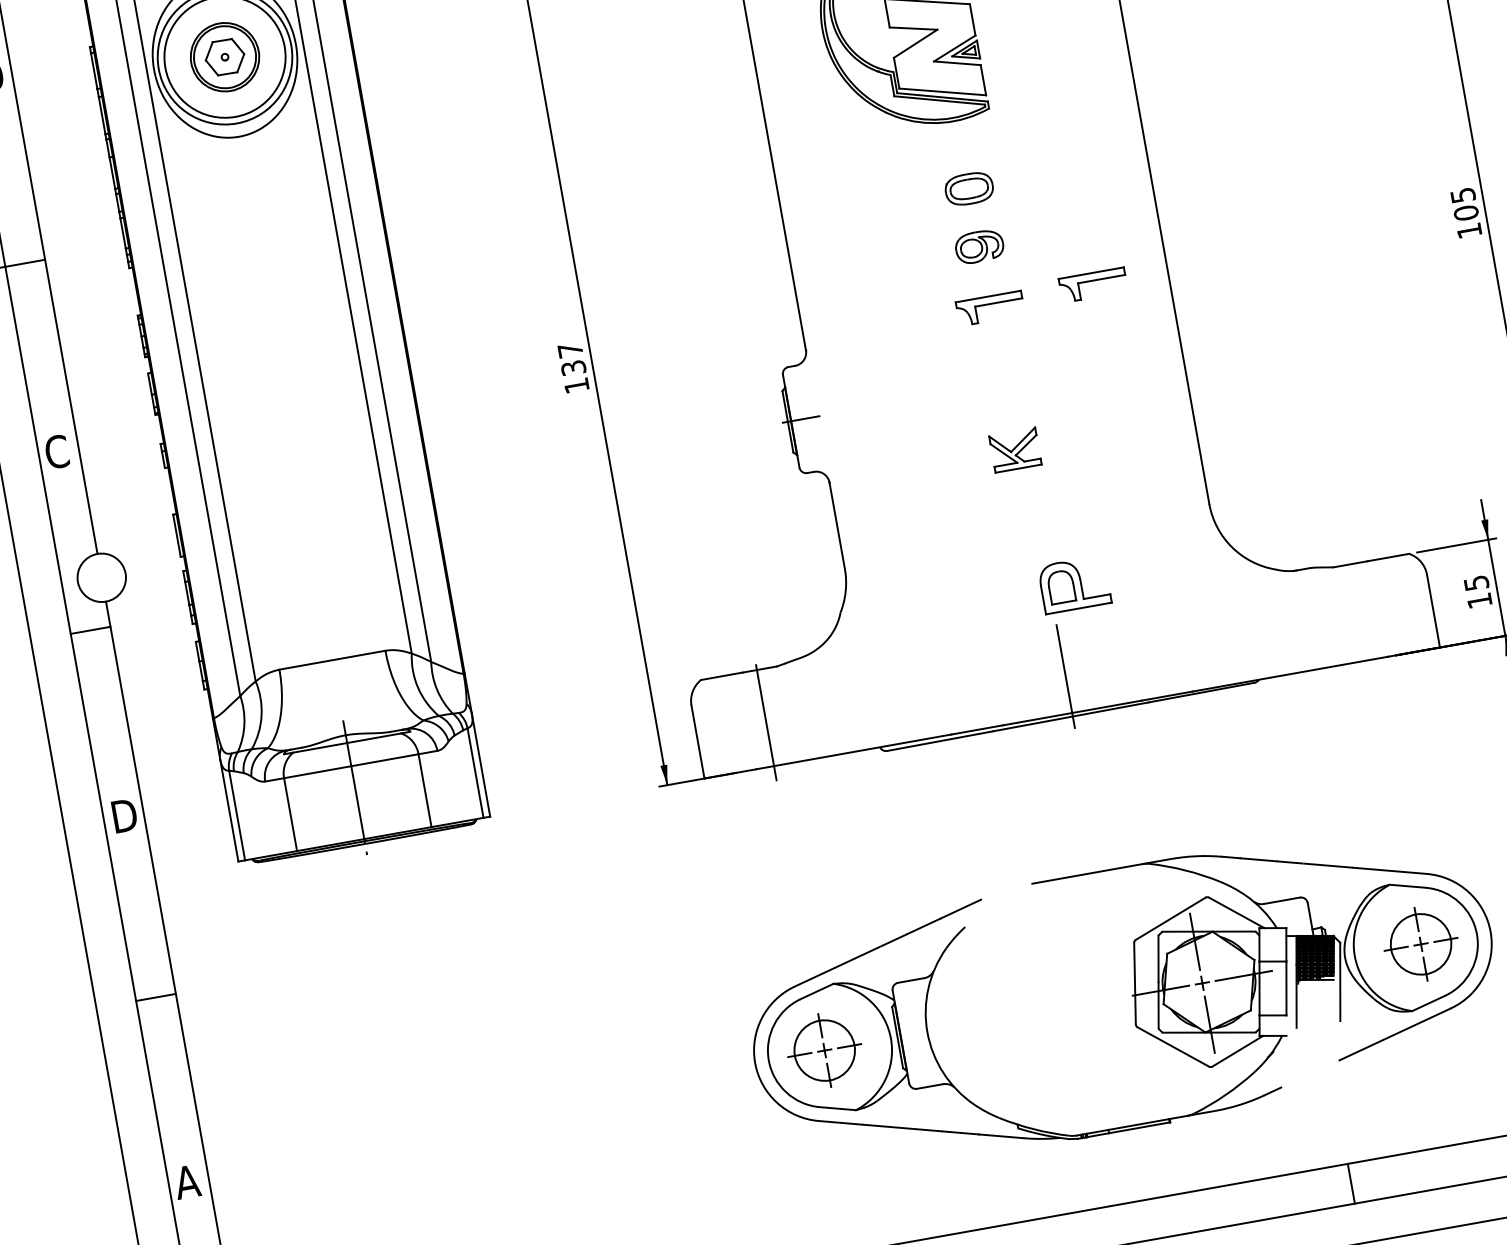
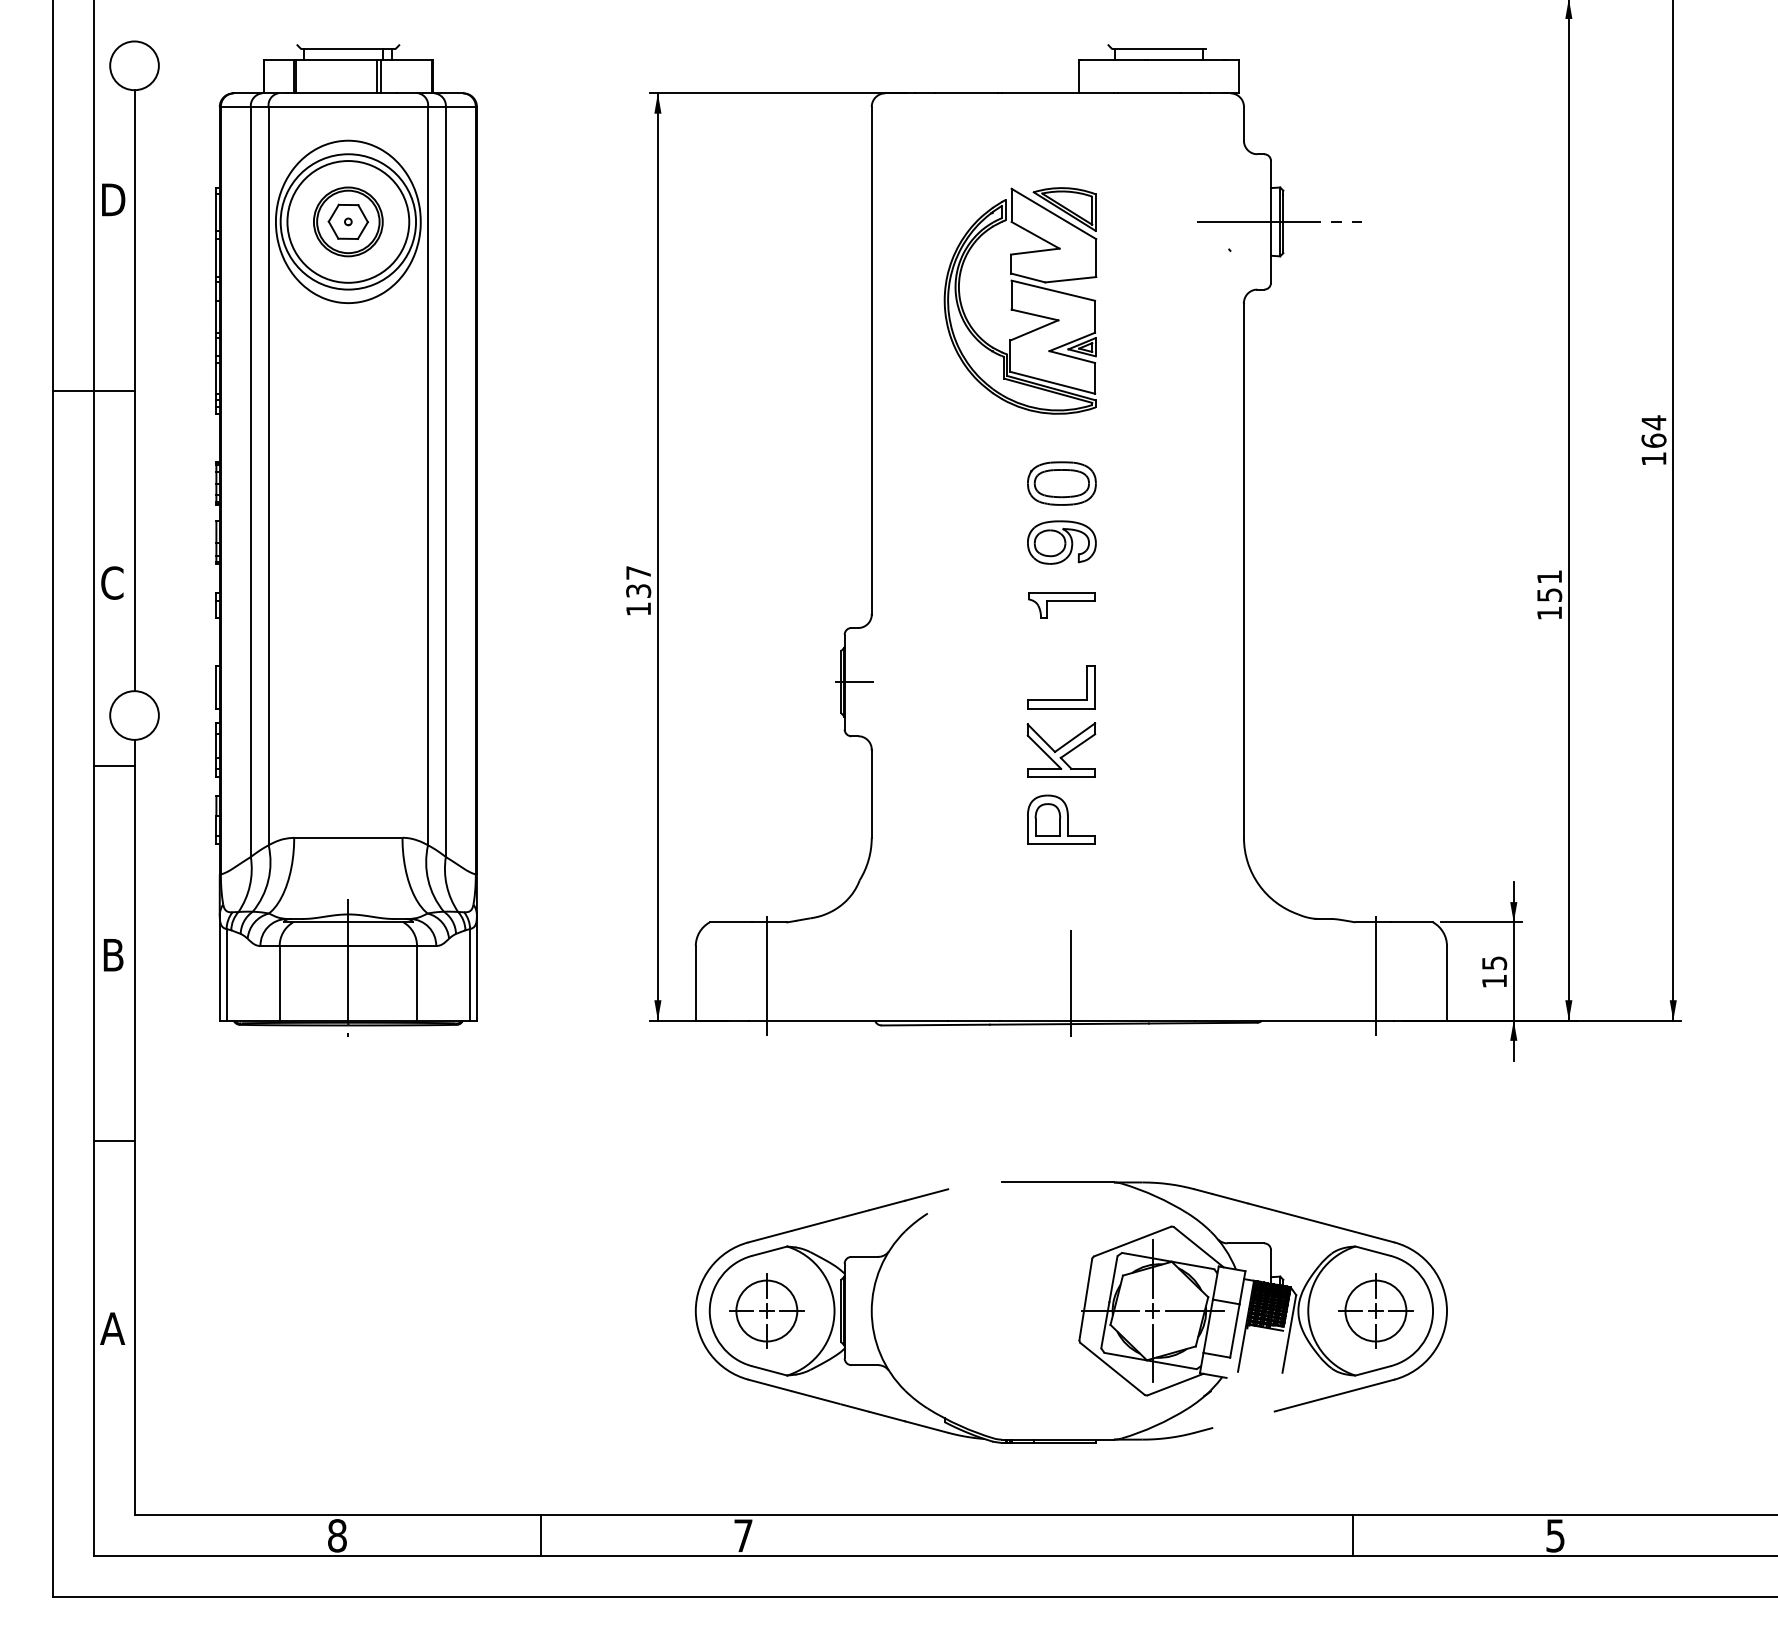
part: (968, 188) -> (1061, 483), size x1.43
text: (1464, 204) -> (1549, 586), 105 -> 151
part: (979, 246) -> (1061, 542), size x1.43
part: (1093, 285) -> (1167, 600), removed
part: (1006, 400) -> (1061, 699), added
part: (1015, 449) -> (1061, 749), size x1.43
part: (1074, 584) -> (1061, 819), moved
line: (1362, 615) -> (1375, 975), added
text: (126, 815) -> (117, 955), D -> B
line: (1351, 1183) -> (1352, 1535), moved

